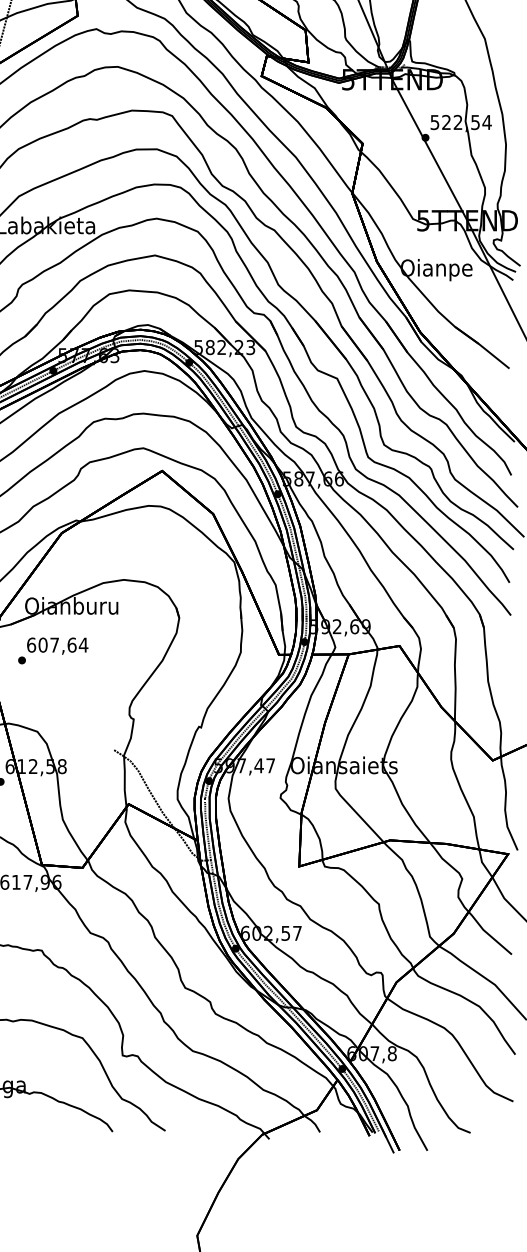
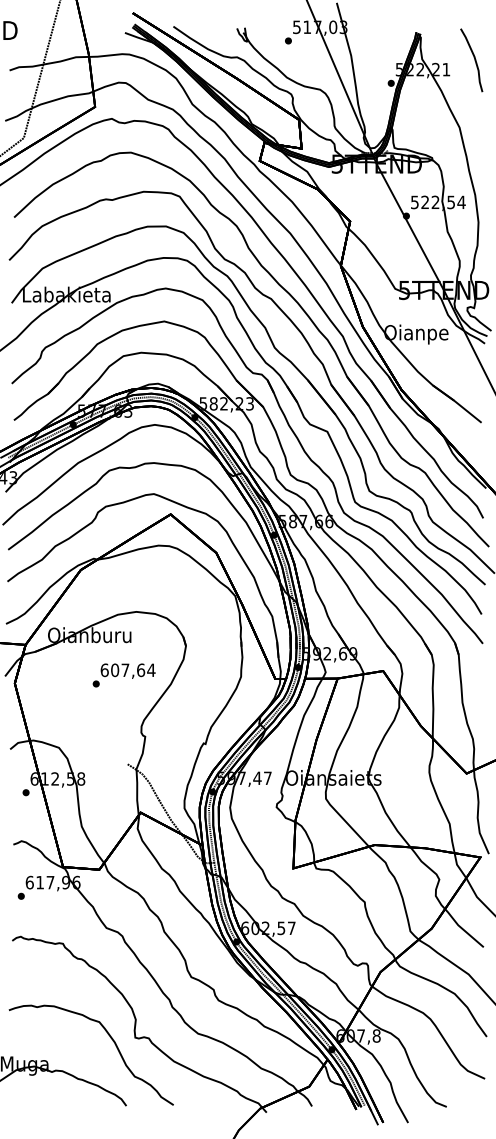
text: (52, 650) -> (123, 675), moved

